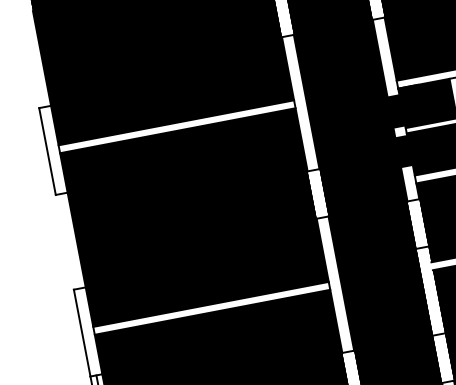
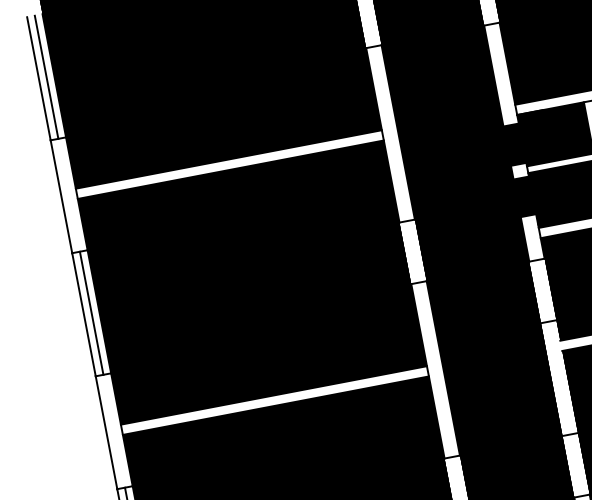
line: (36, 58) -> (46, 76), added
line: (29, 60) -> (38, 78), added
line: (70, 240) -> (91, 312), added
line: (64, 242) -> (83, 314), added

